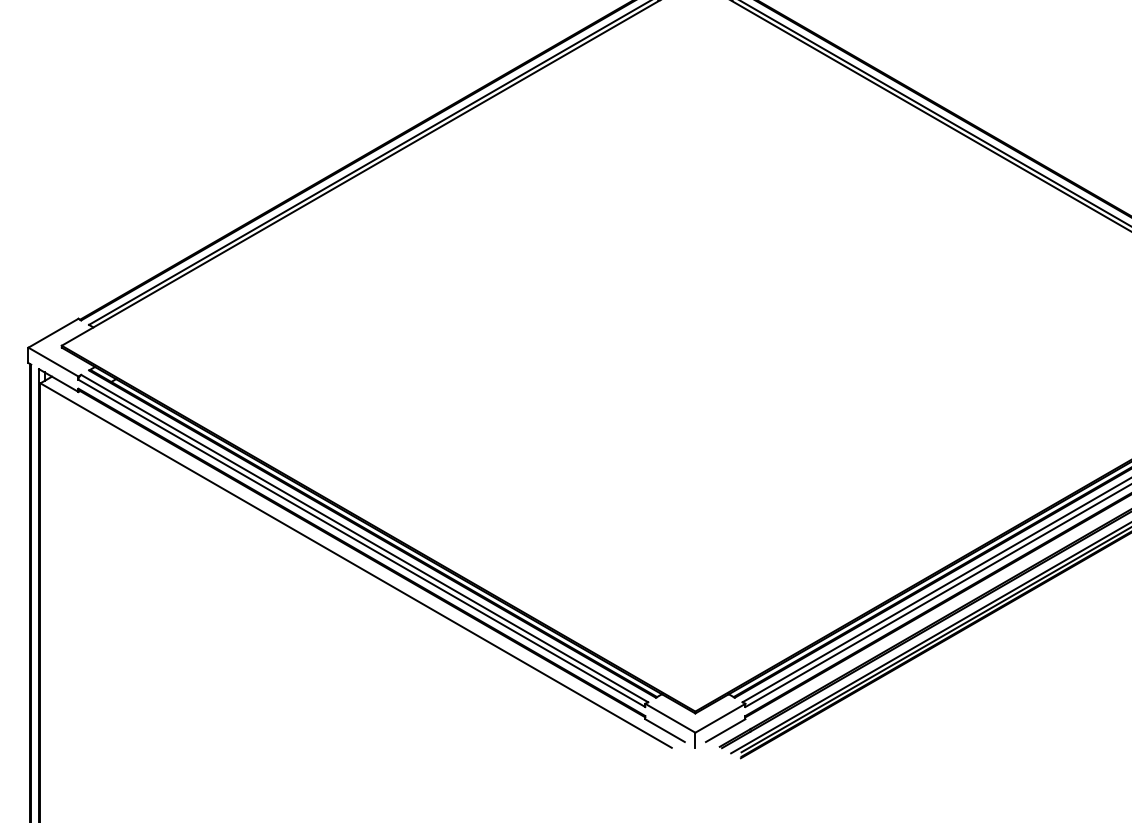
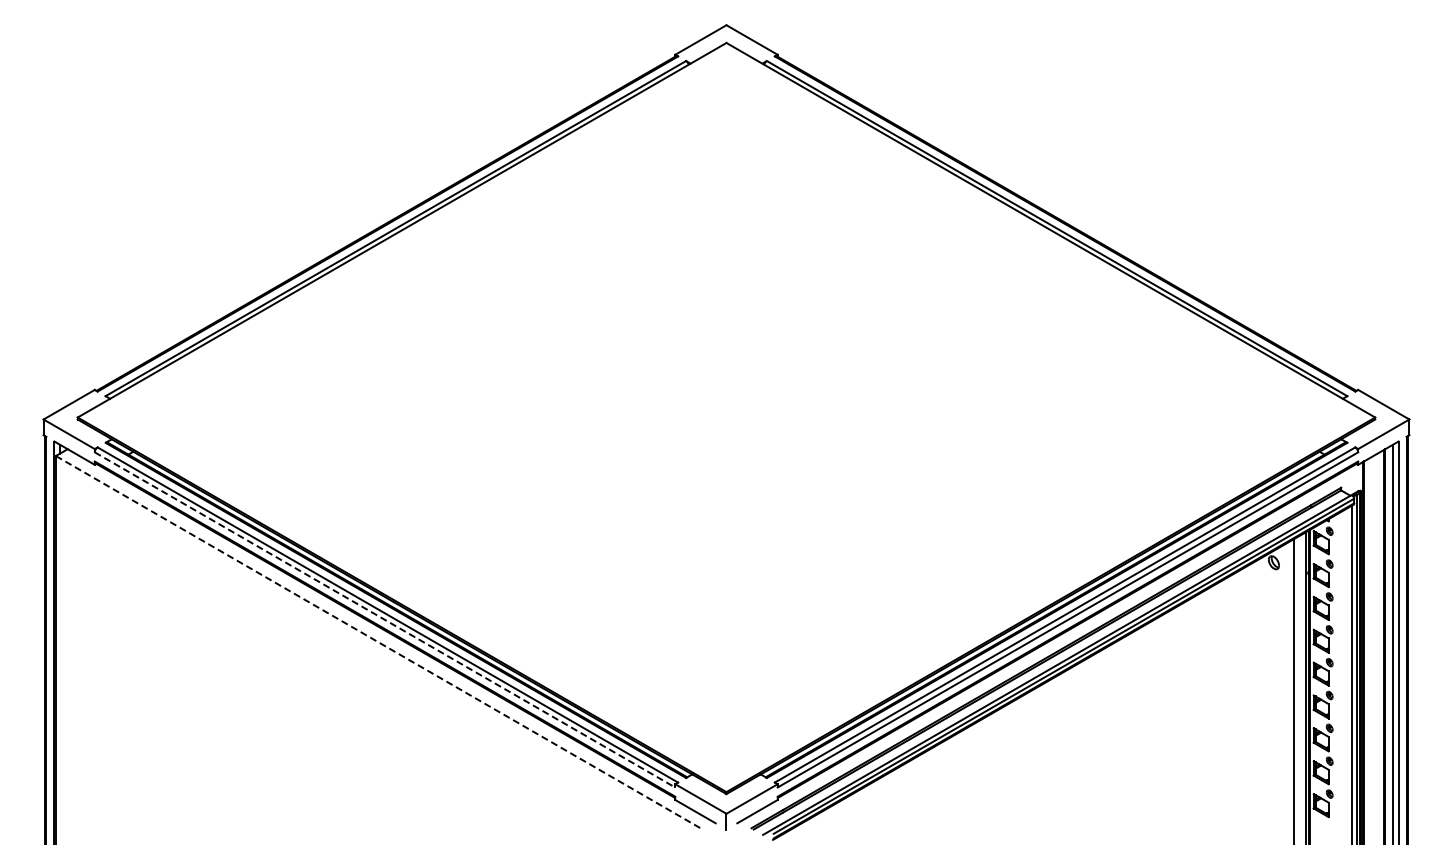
line: (362, 543) -> (385, 620), solid -> dashed
line: (356, 565) -> (379, 642), solid -> dashed

